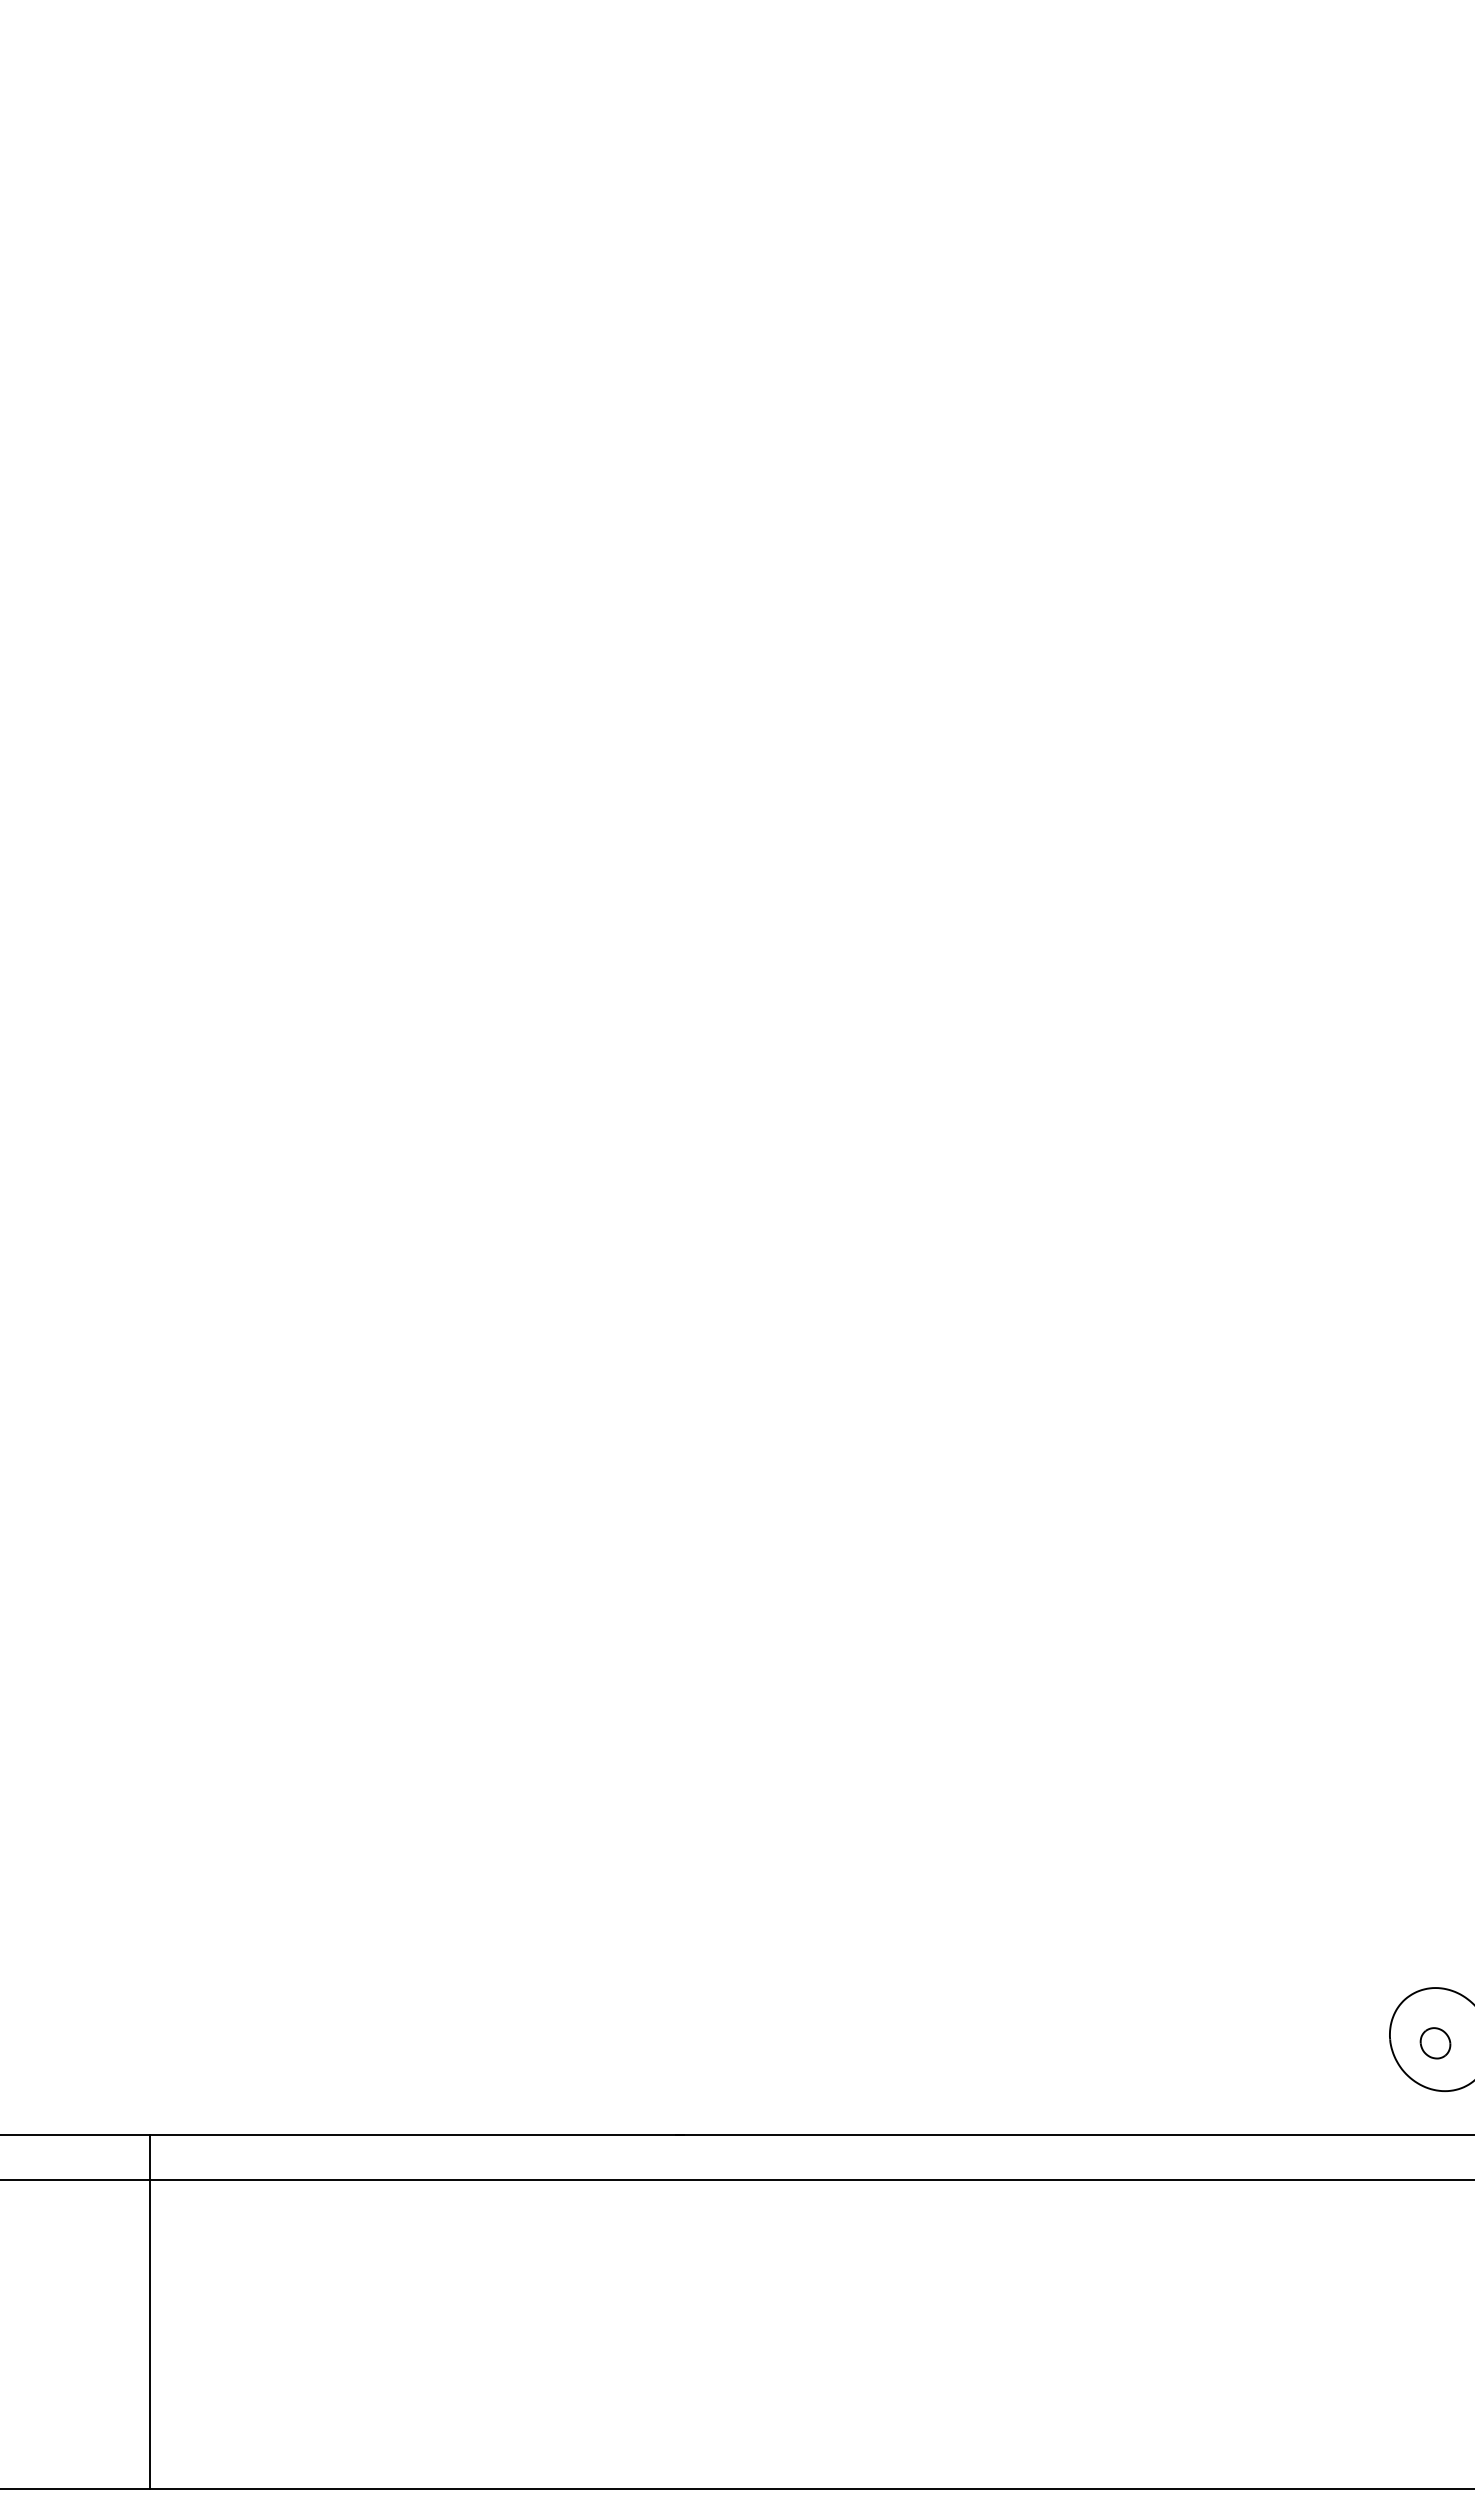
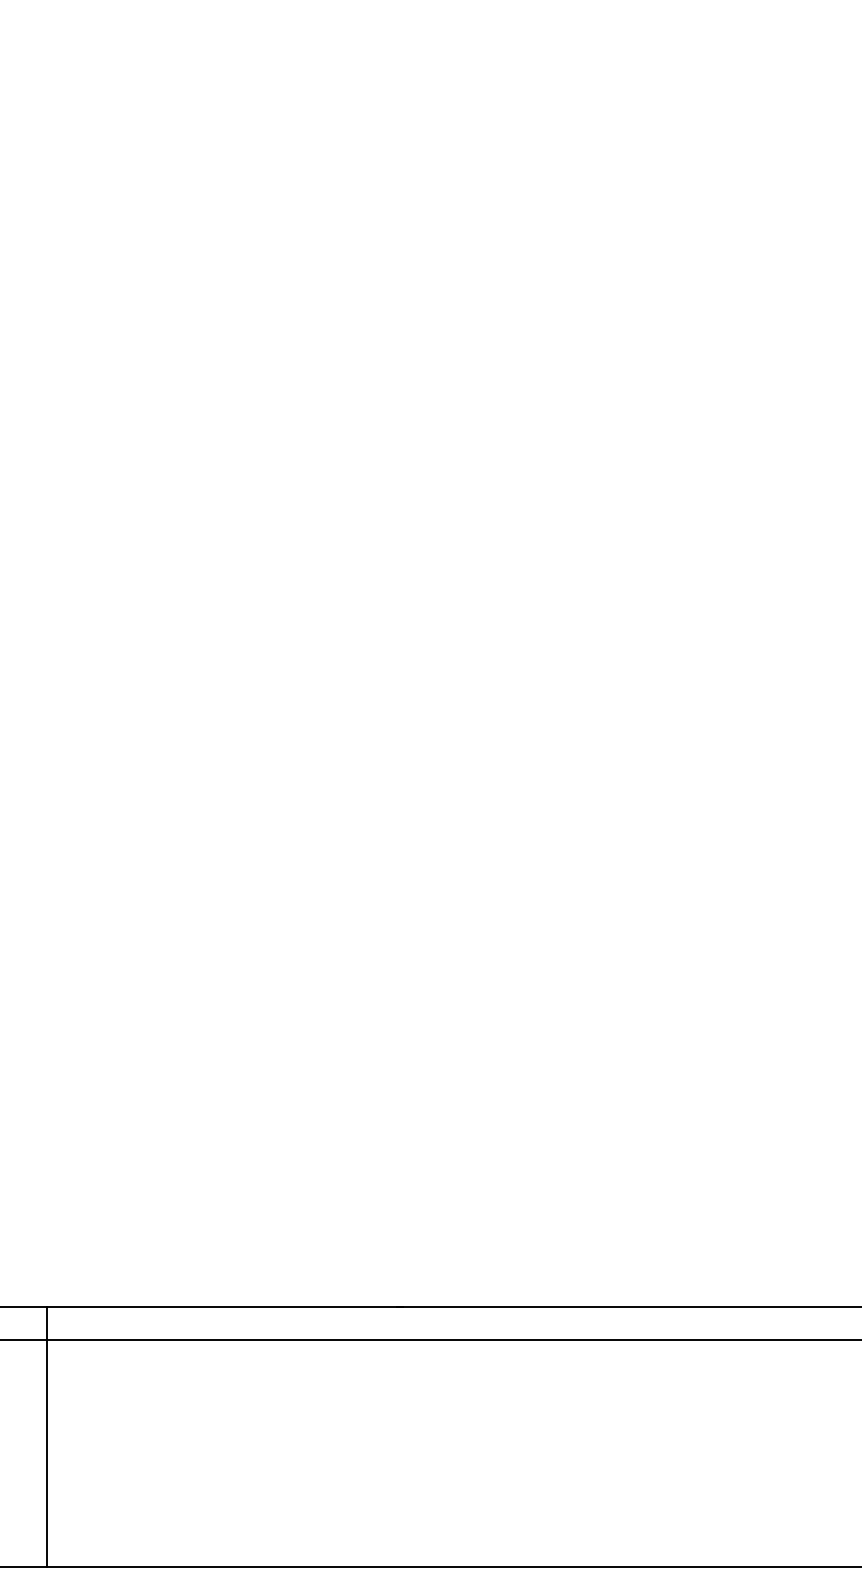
line: (150, 2312) -> (47, 1436), moved

